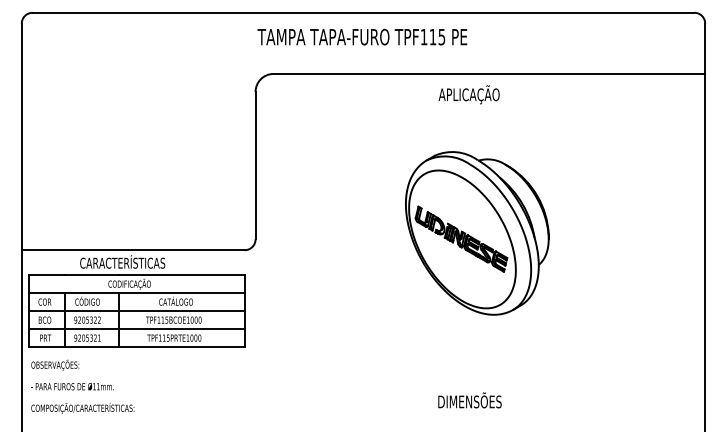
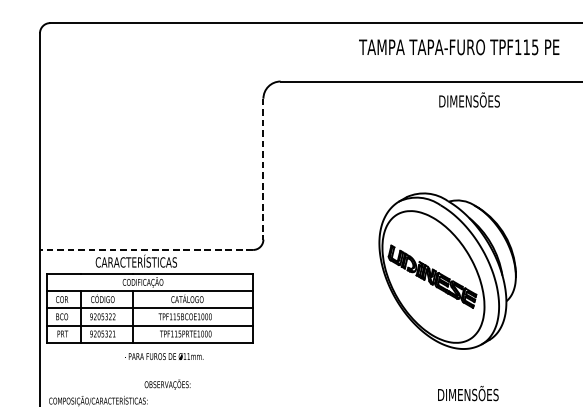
text: (362, 36) -> (459, 46), moved
text: (470, 94) -> (468, 101), APLICAÇÃO -> DIMENSÕES
line: (255, 165) -> (263, 169), solid -> dashed
part: (477, 233) -> (447, 271), moved
line: (132, 250) -> (145, 250), solid -> dashed
text: (55, 364) -> (167, 384), moved
text: (72, 386) -> (163, 356), moved

